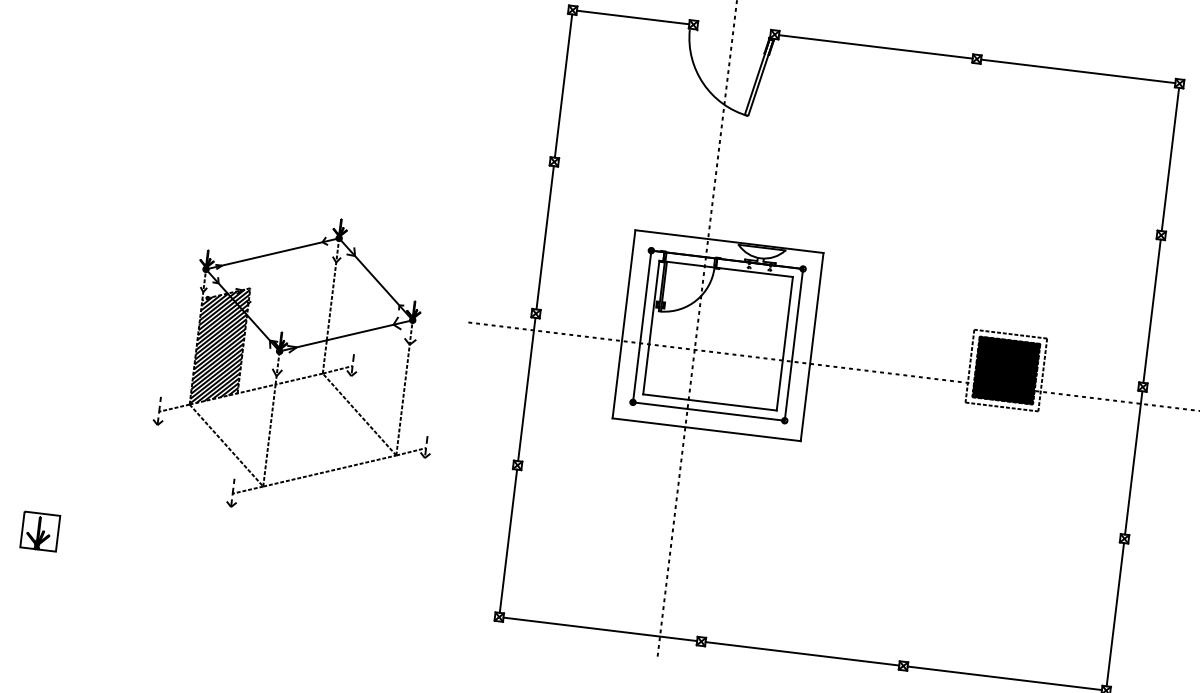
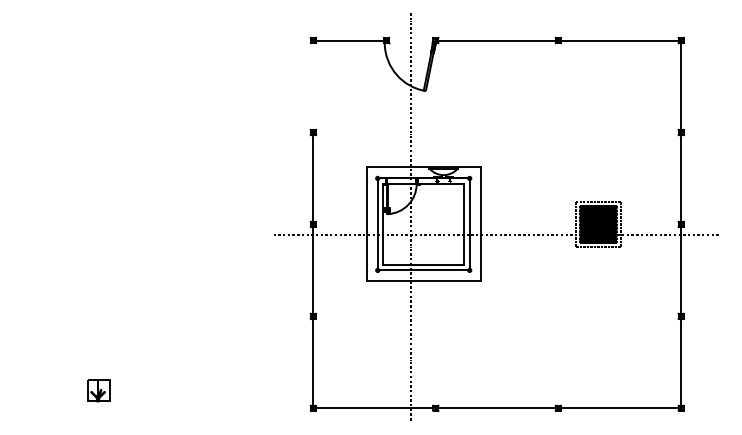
line: (563, 86) -> (313, 86), removed
part: (304, 376) -> (179, 278), removed
part: (39, 531) -> (98, 390), moved

